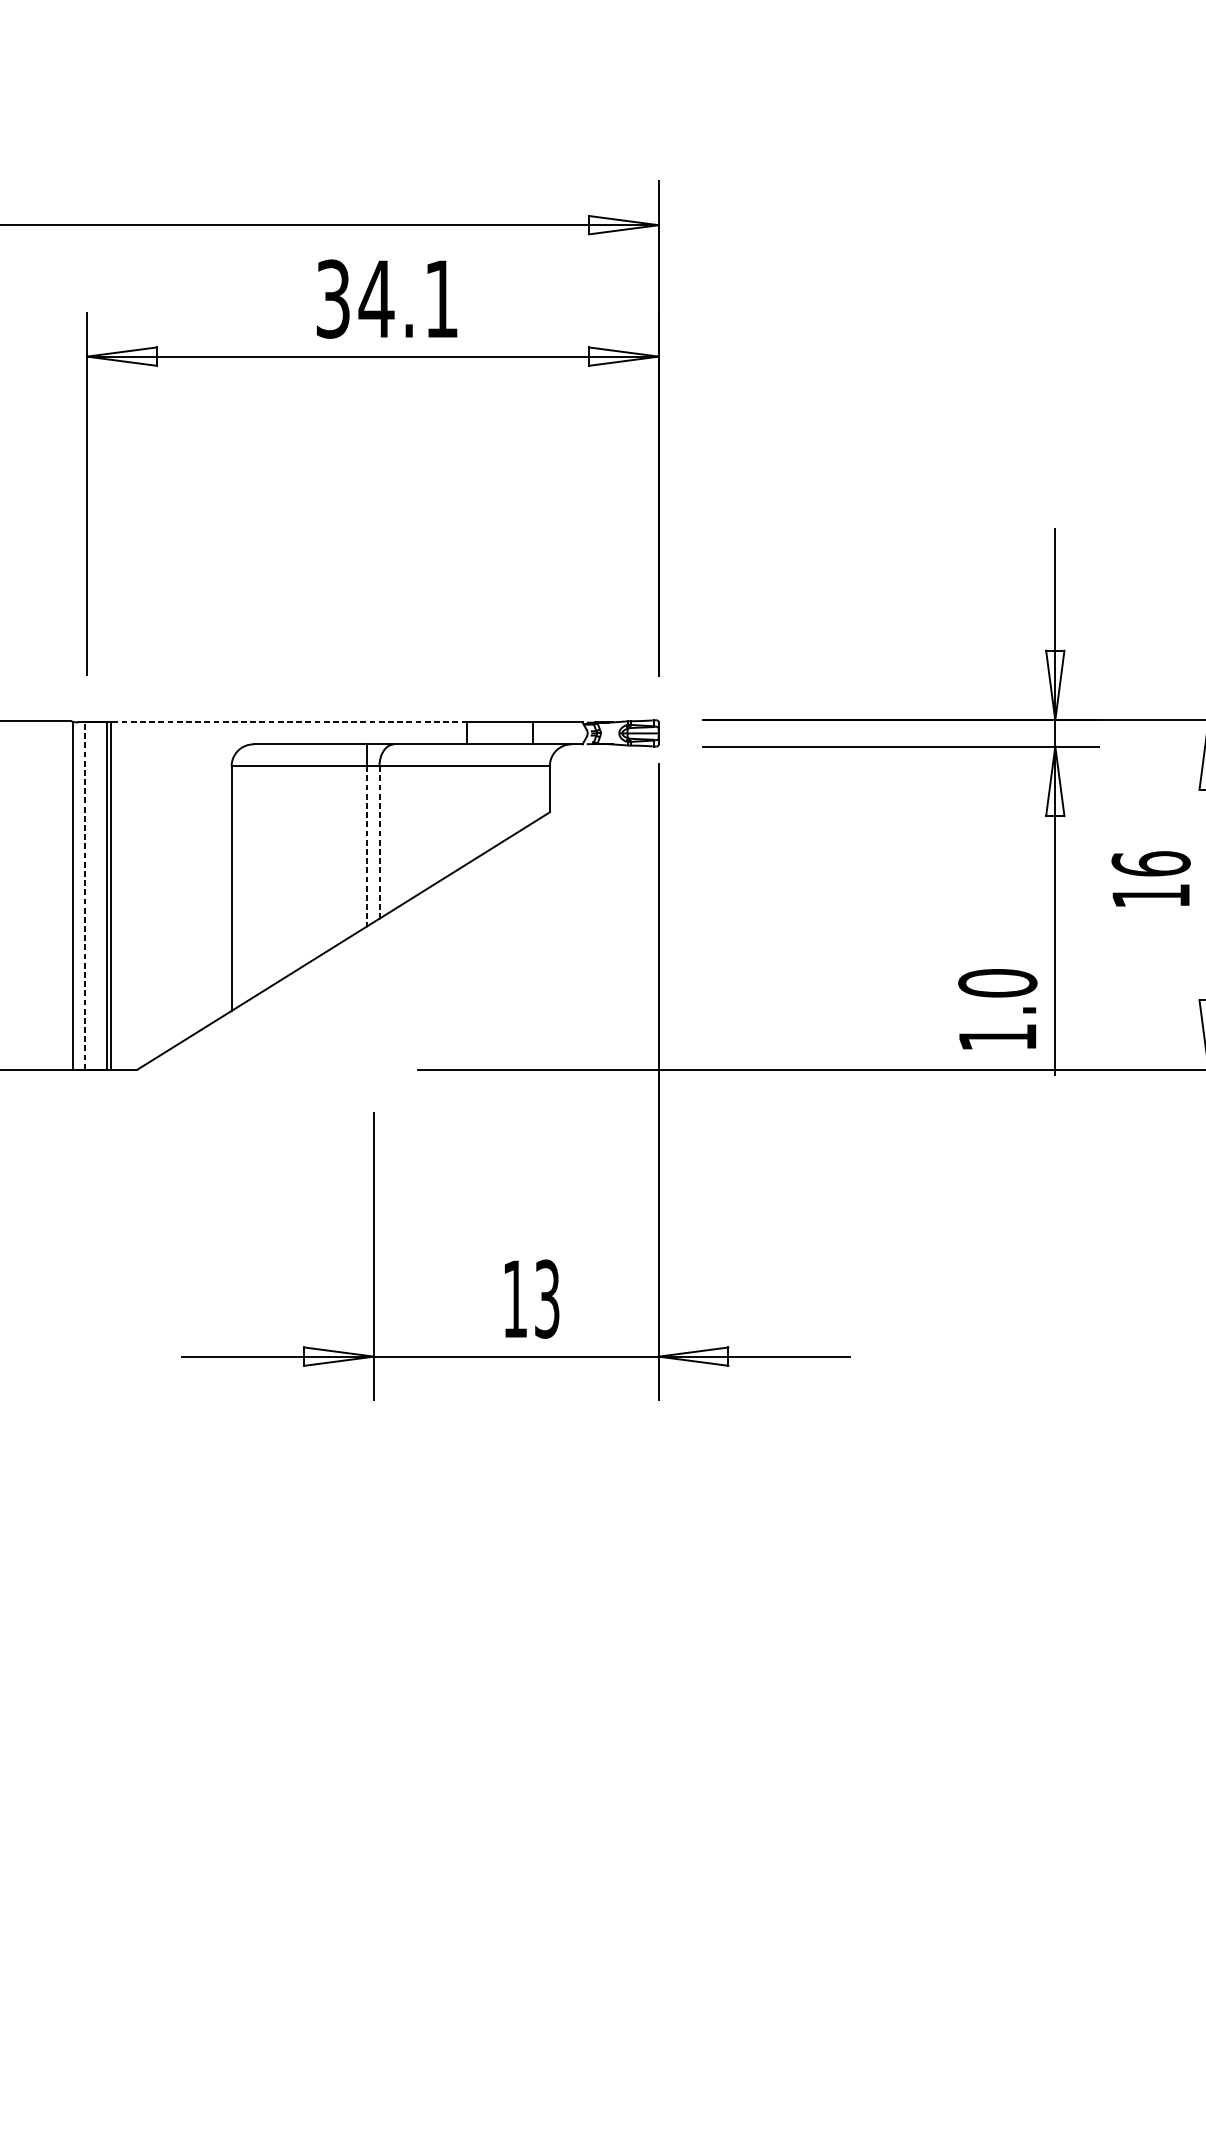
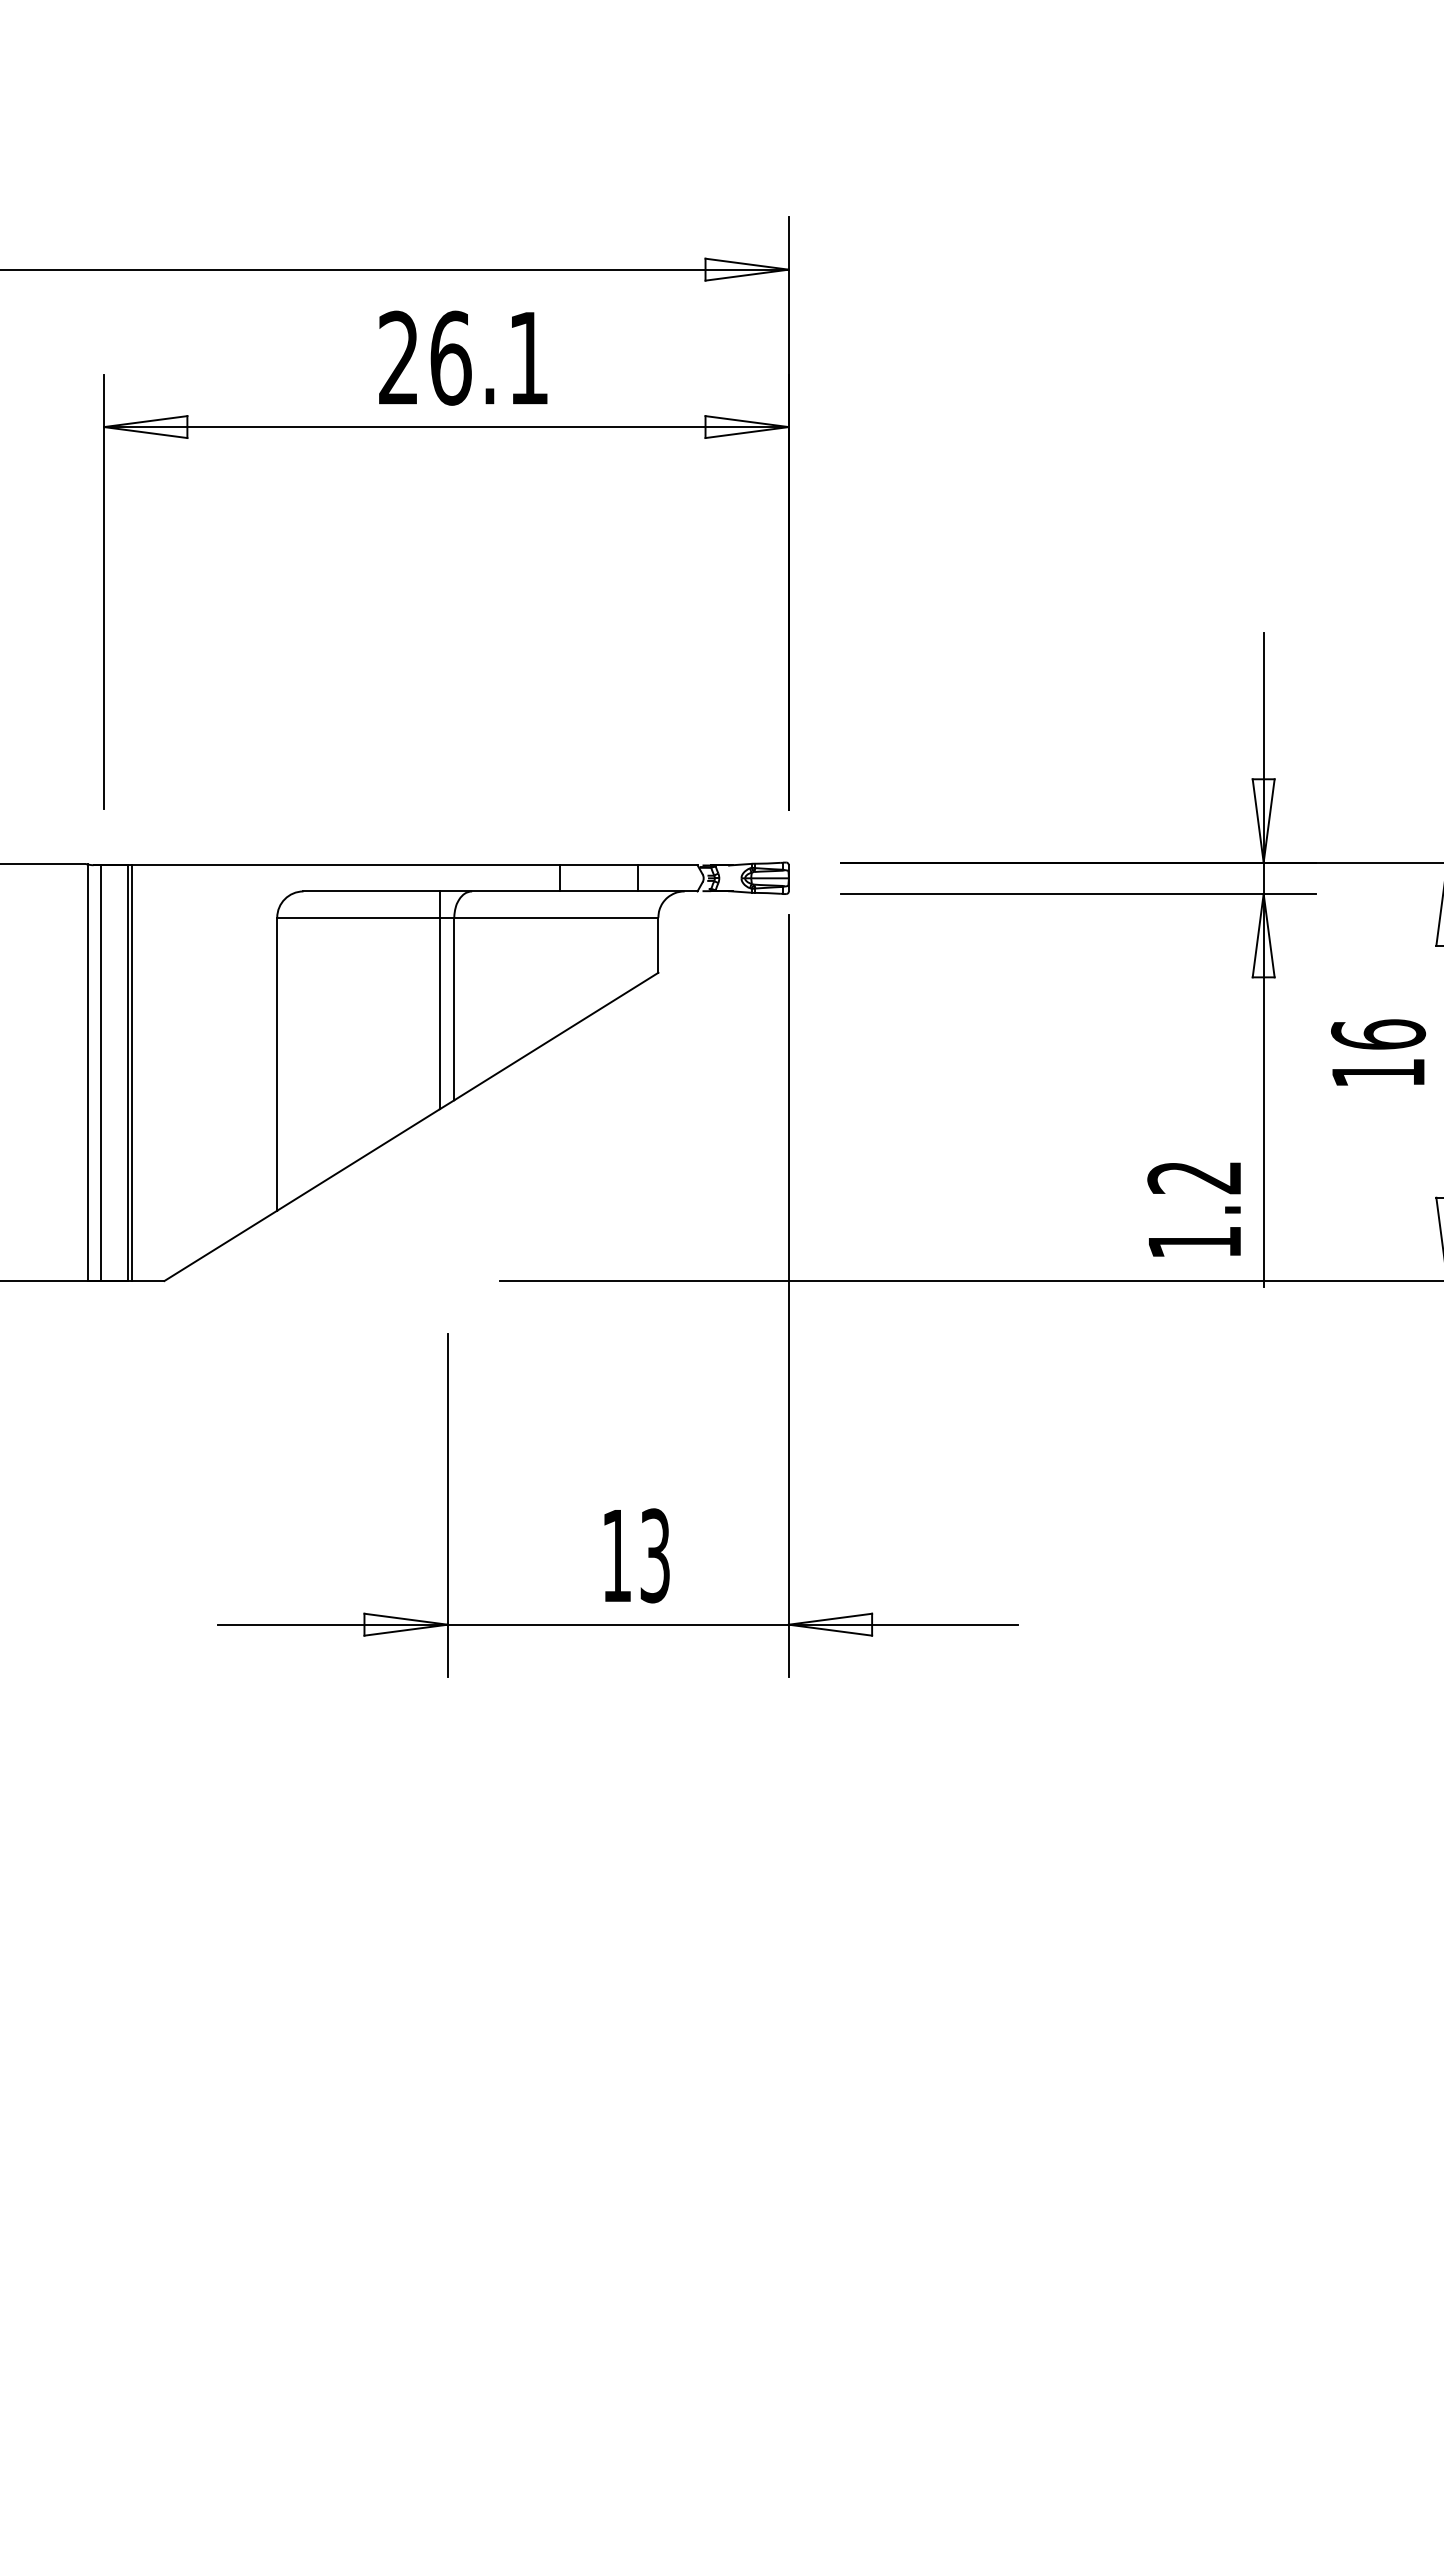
text: (355, 298) -> (425, 357), 34.1 -> 26.1
line: (288, 722) -> (345, 865), dashed -> solid
line: (379, 842) -> (454, 1009), dashed -> solid
line: (367, 846) -> (439, 1013), dashed -> solid
line: (84, 896) -> (101, 1073), dashed -> solid
text: (997, 983) -> (1194, 1177), 1.0 -> 1.2

